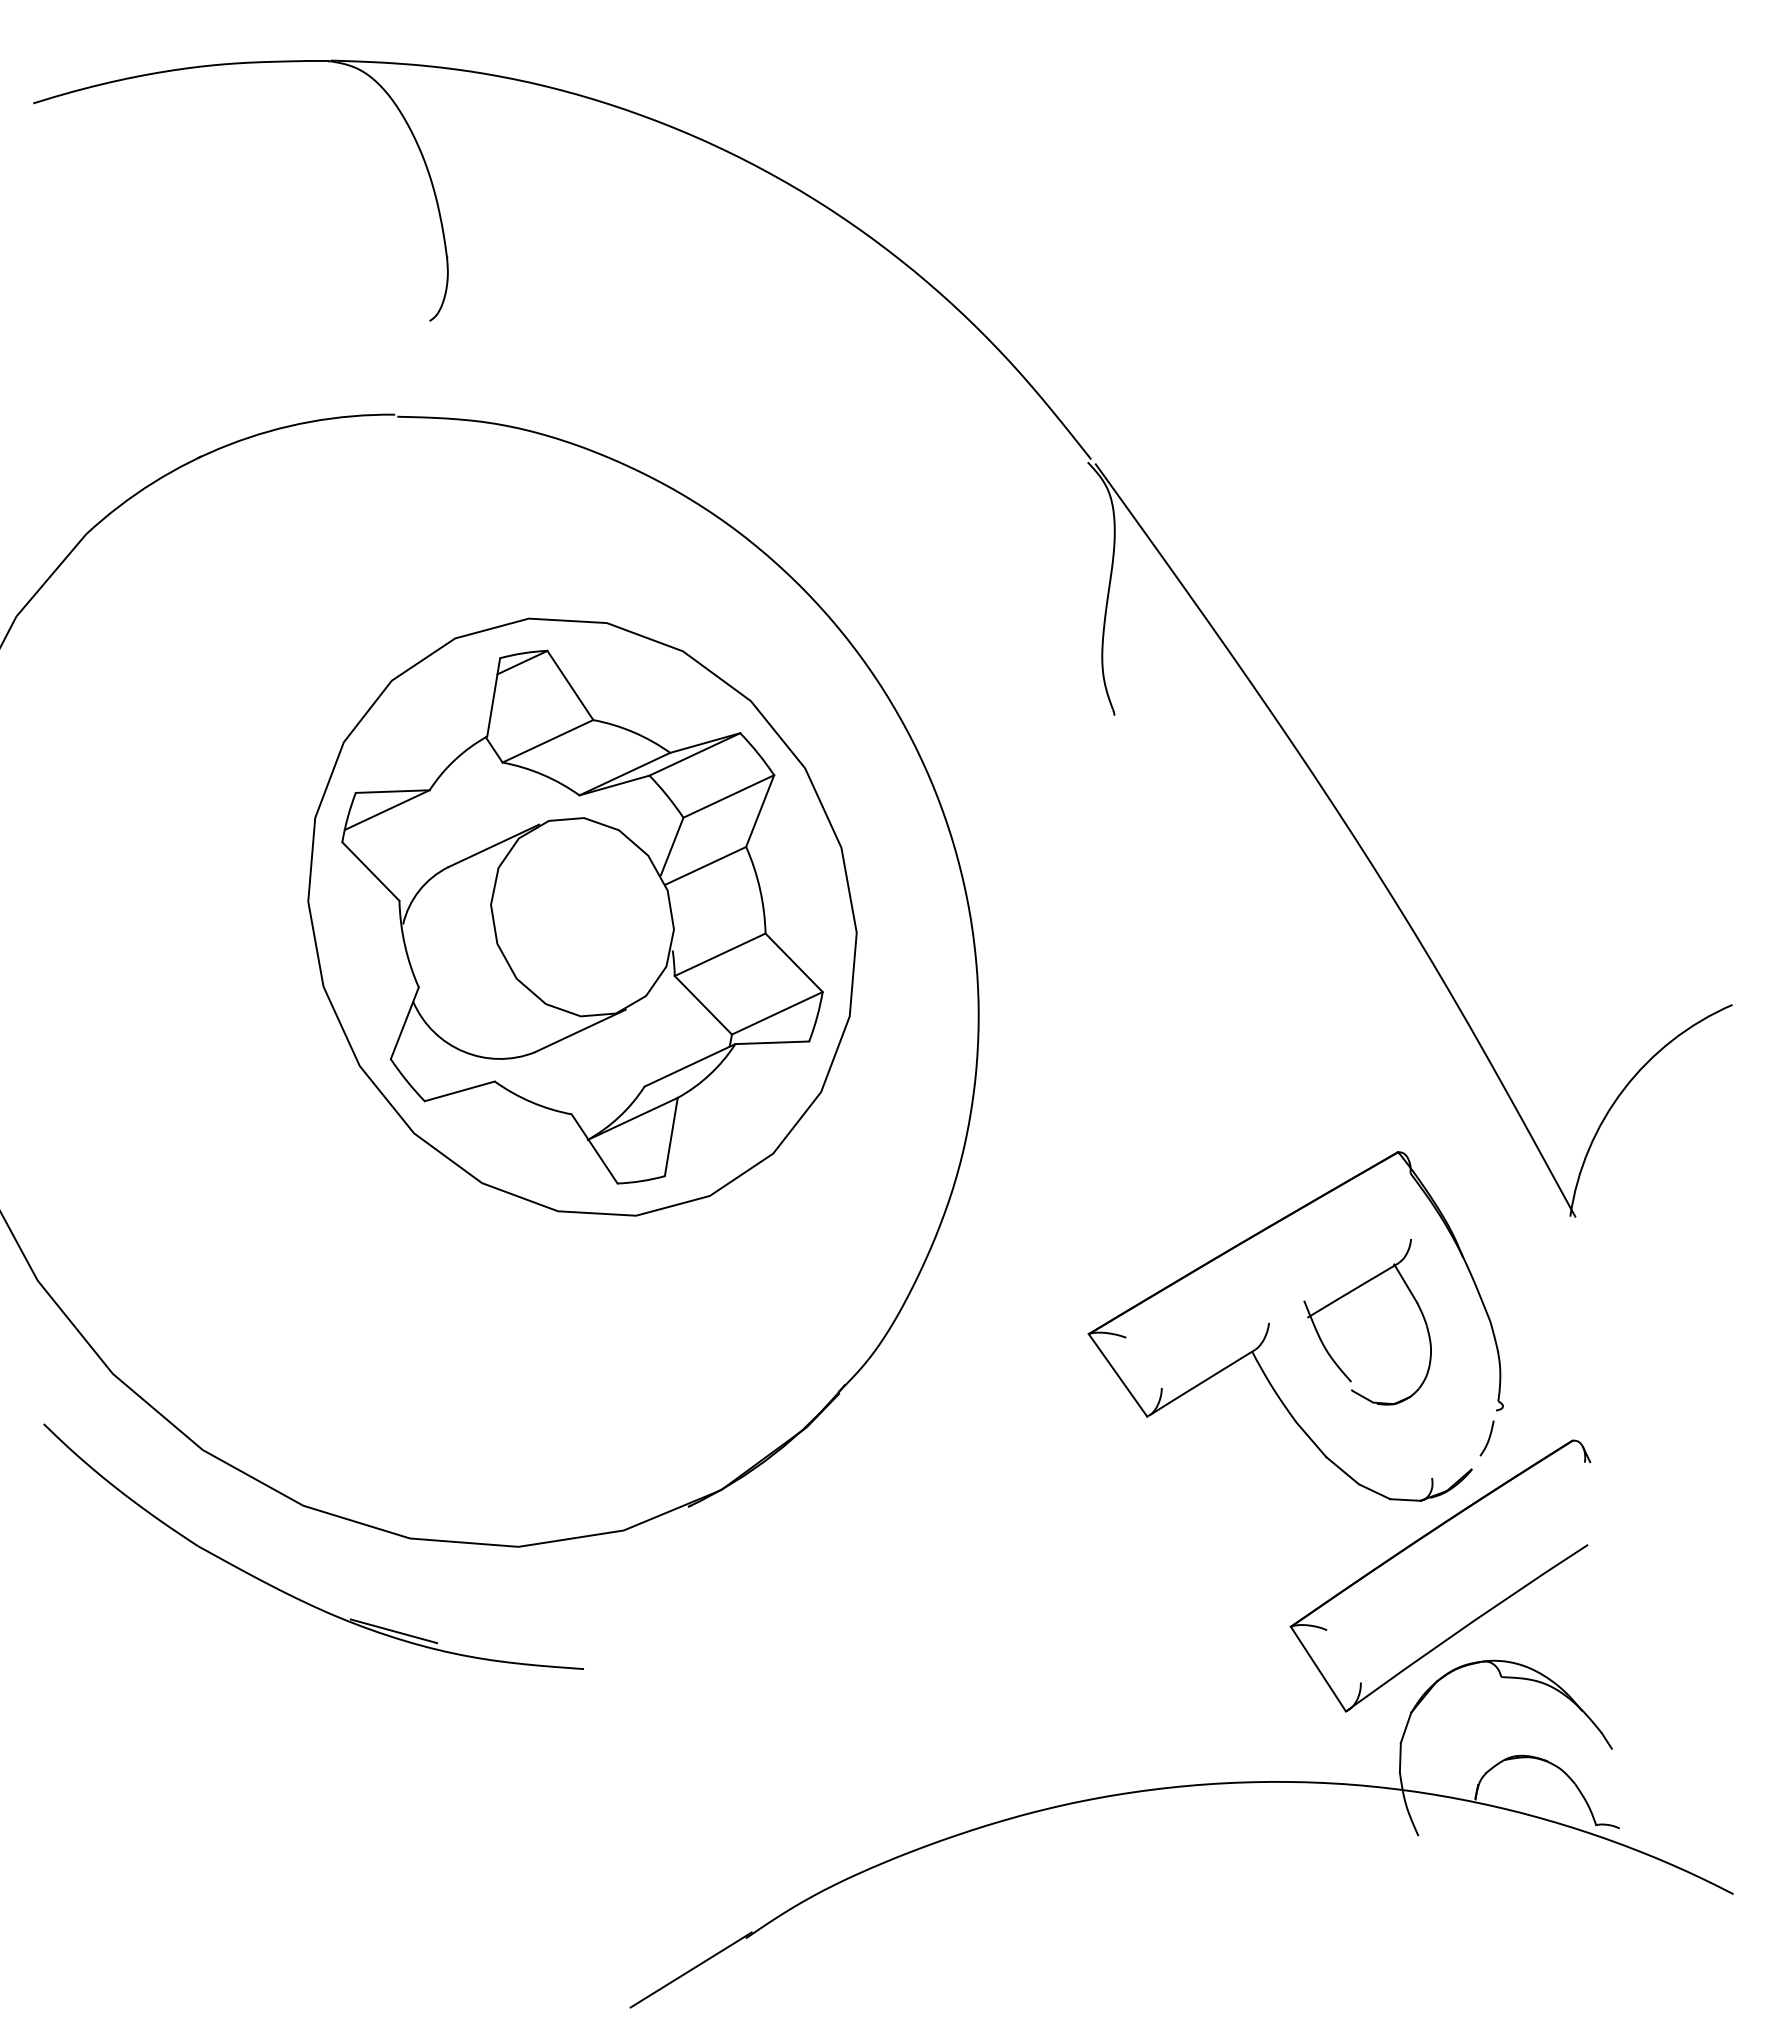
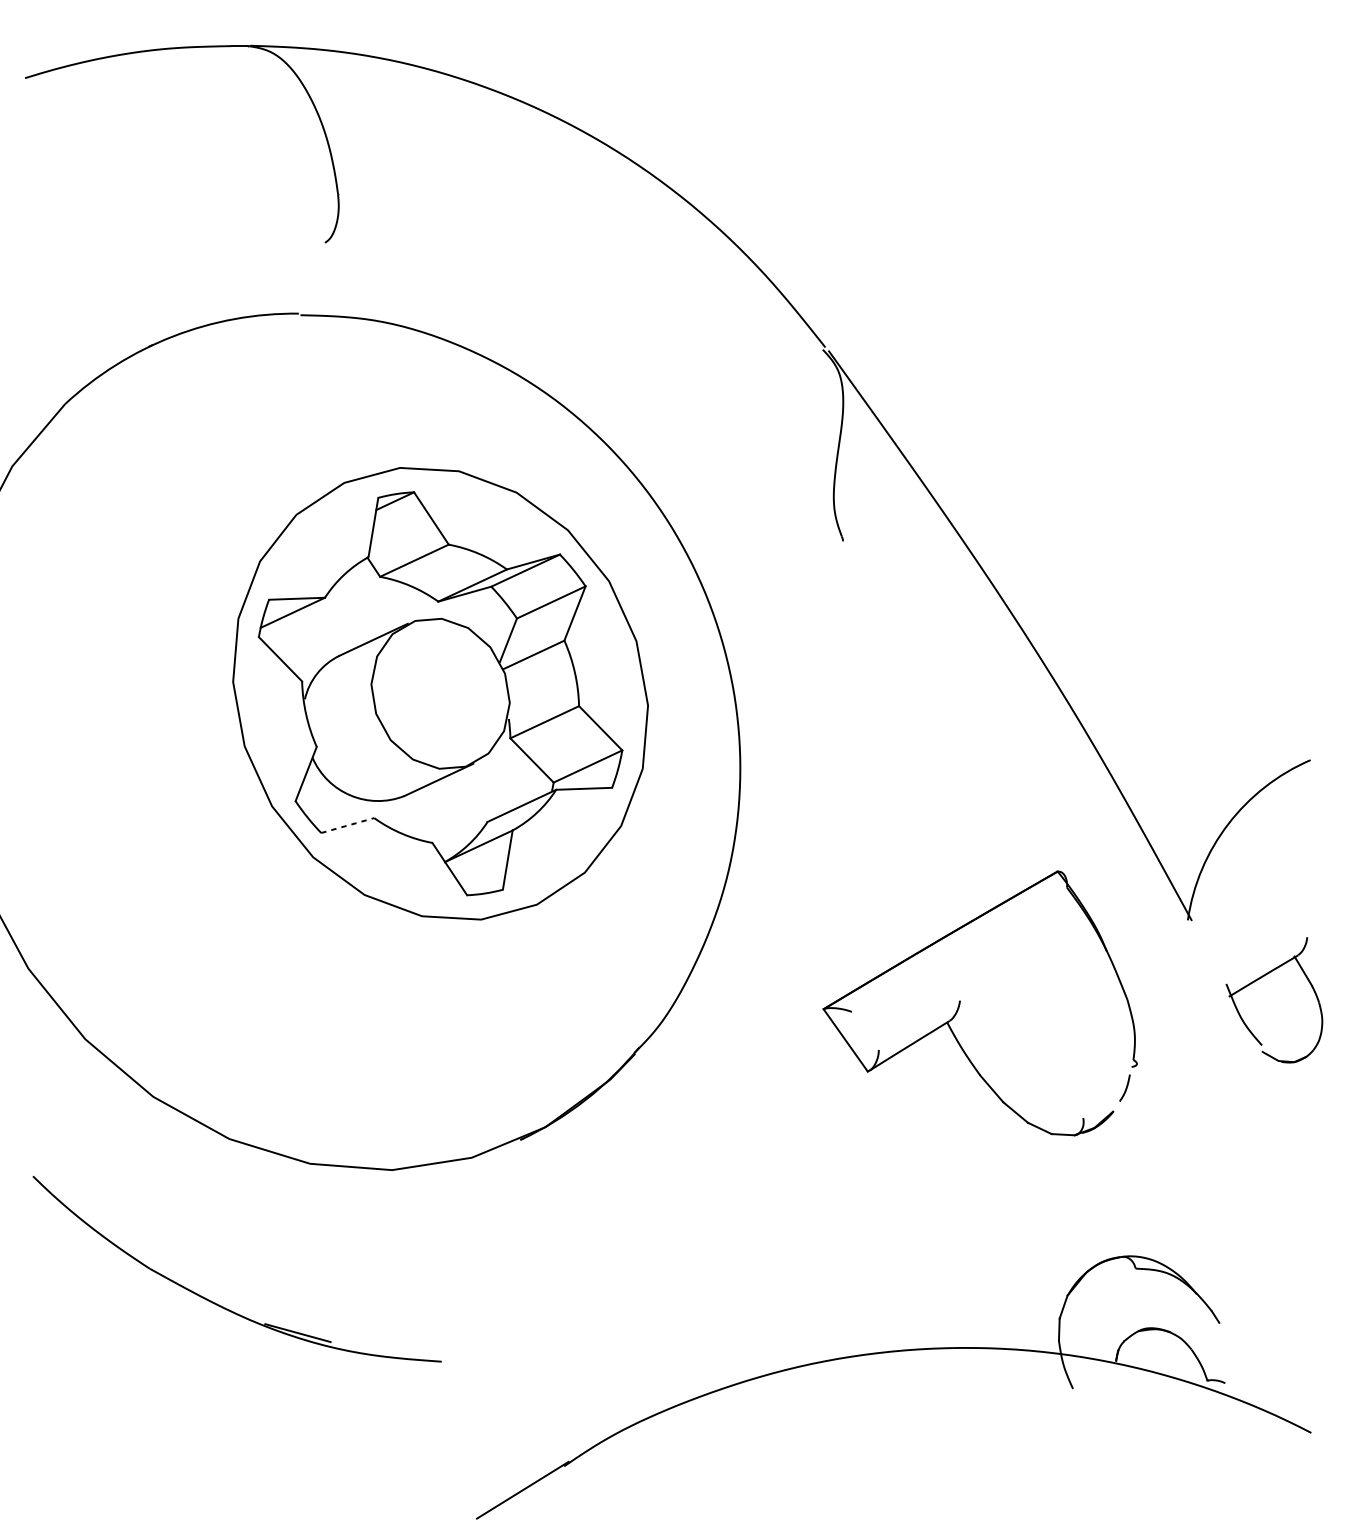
line: (460, 1091) -> (348, 825), solid -> dashed
part: (1348, 1294) -> (1259, 979), moved
part: (1418, 1541) -> (1073, 1166), removed
part: (289, 1593) -> (218, 1304), moved

